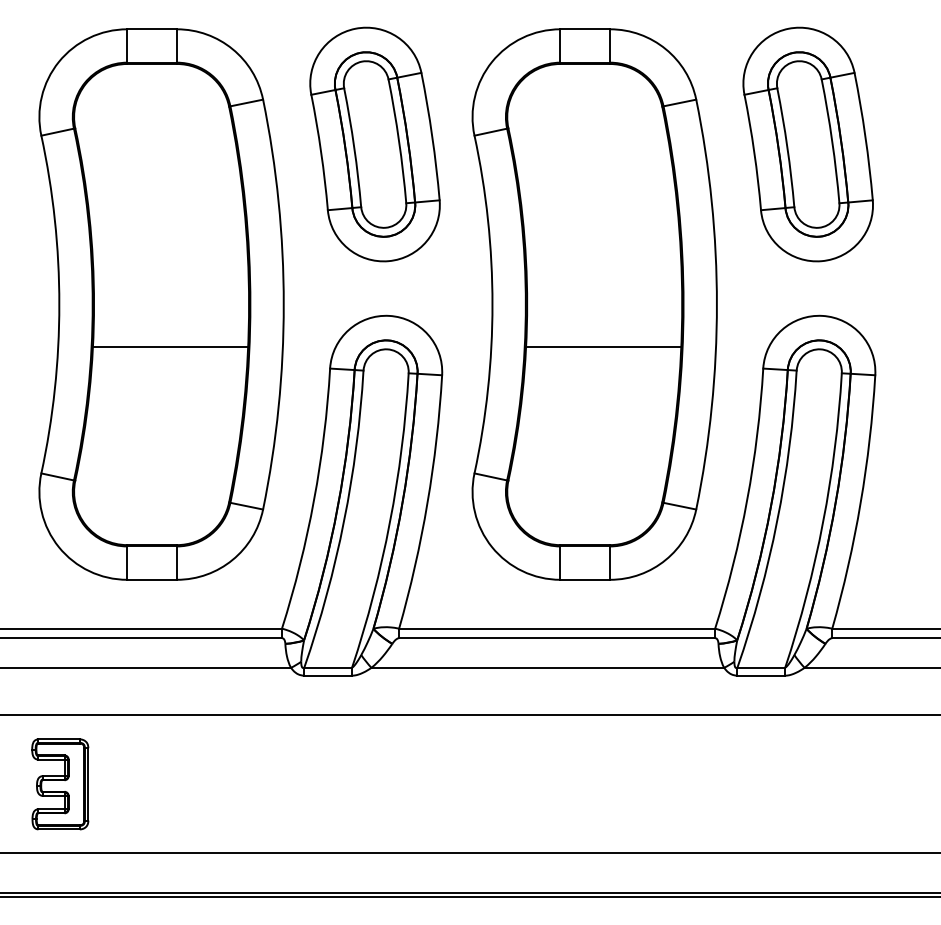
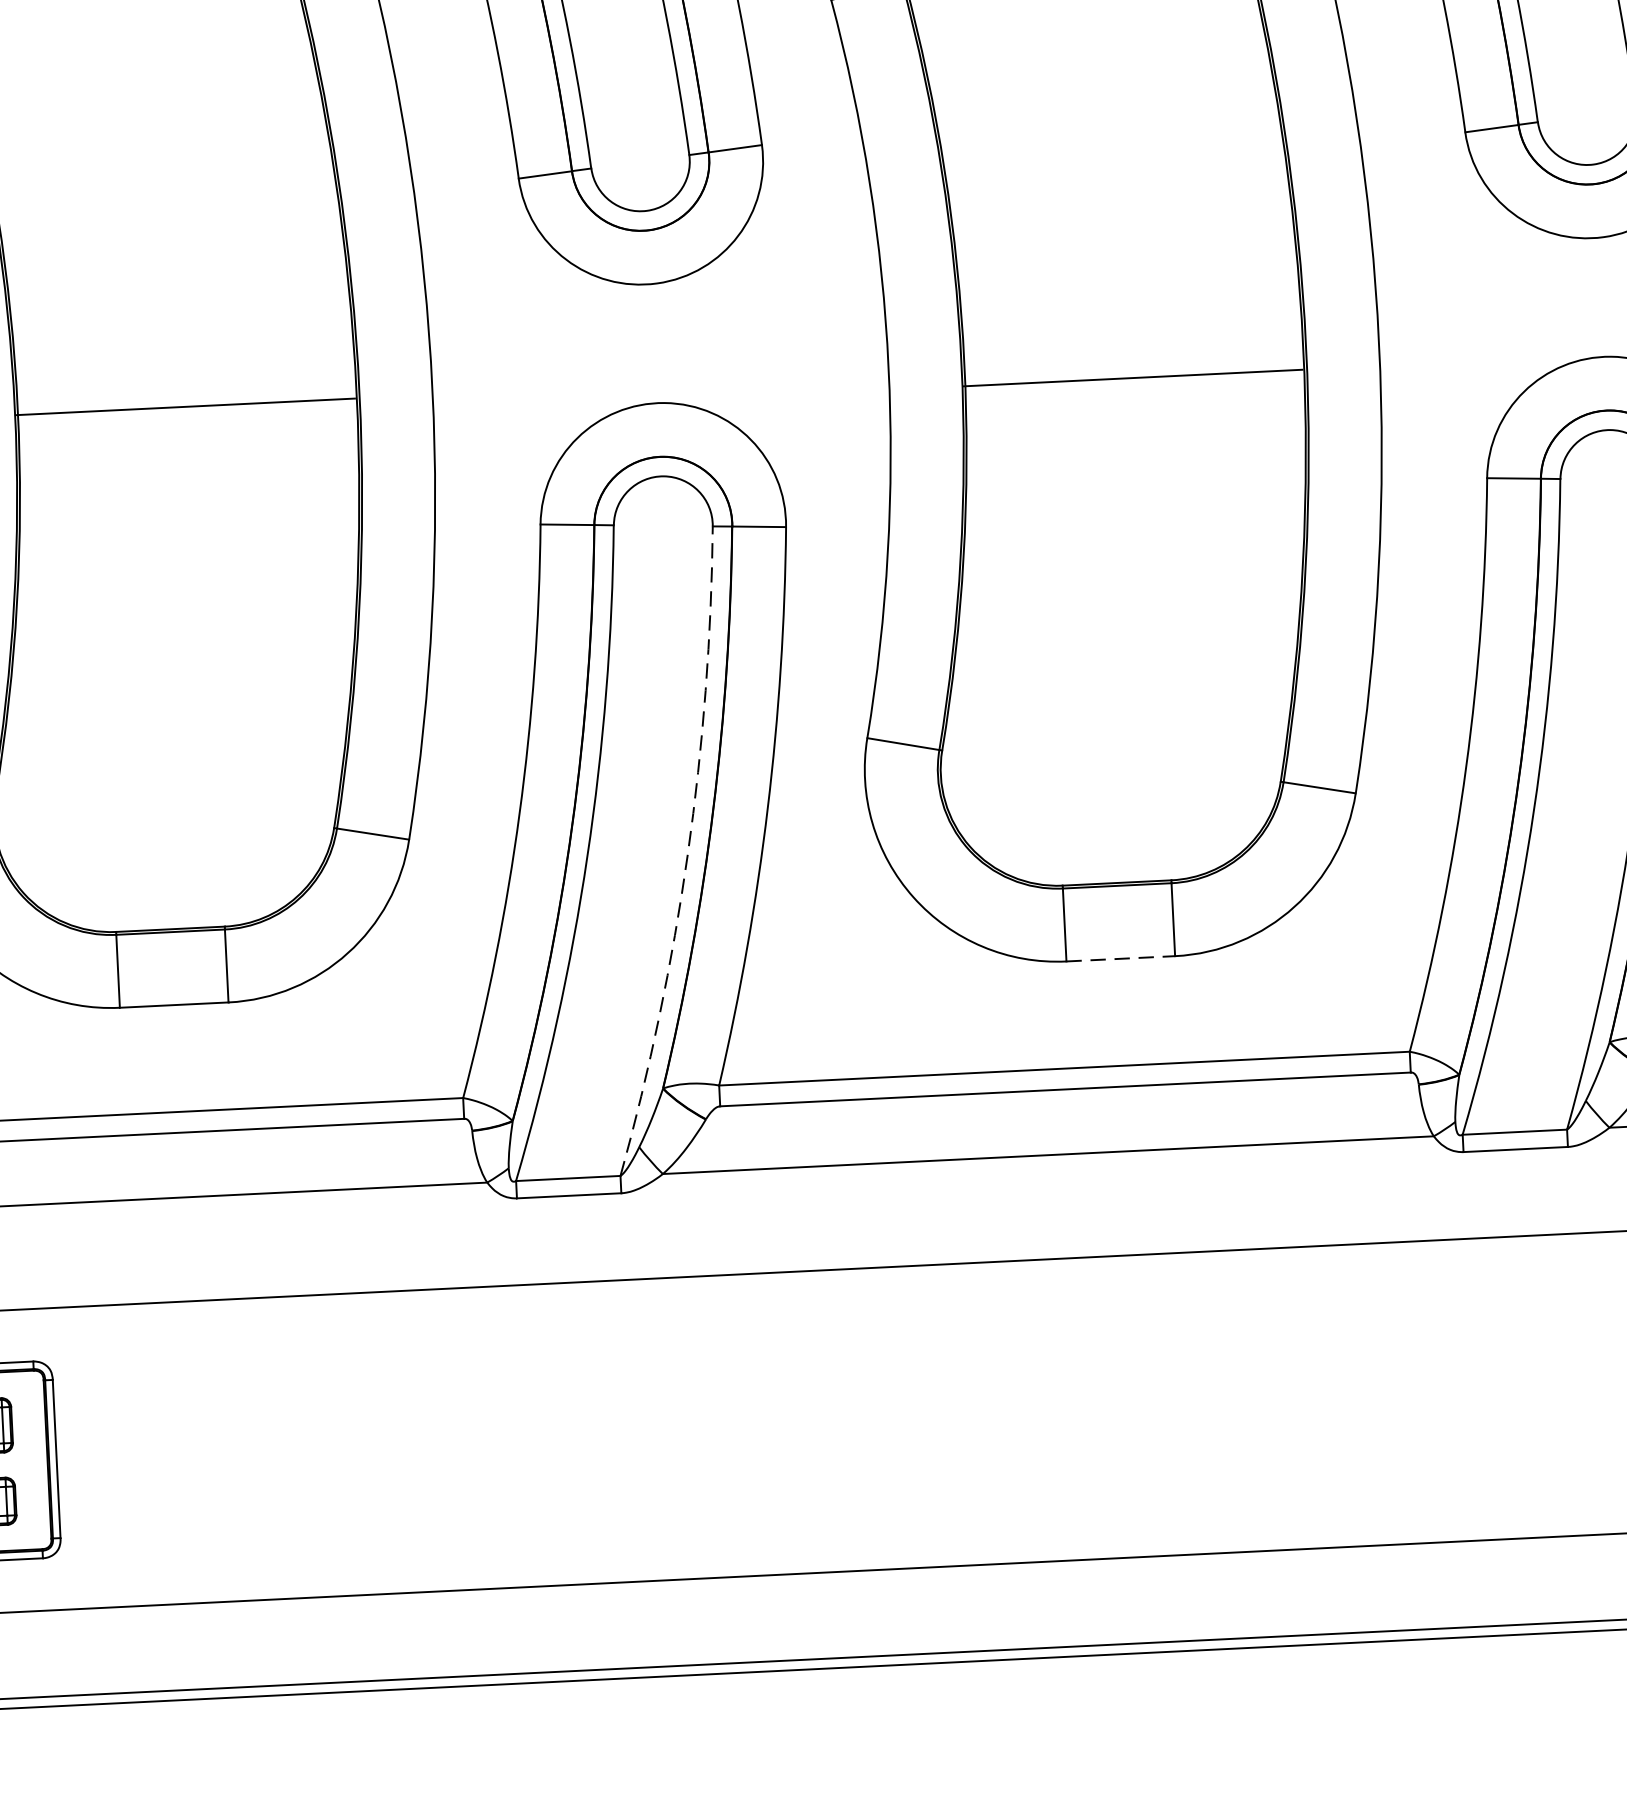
line: (170, 346) -> (185, 405), moved
line: (603, 346) -> (1132, 377), moved
arc: (389, 522) -> (686, 854), solid -> dashed
line: (585, 579) -> (1121, 958), solid -> dashed

